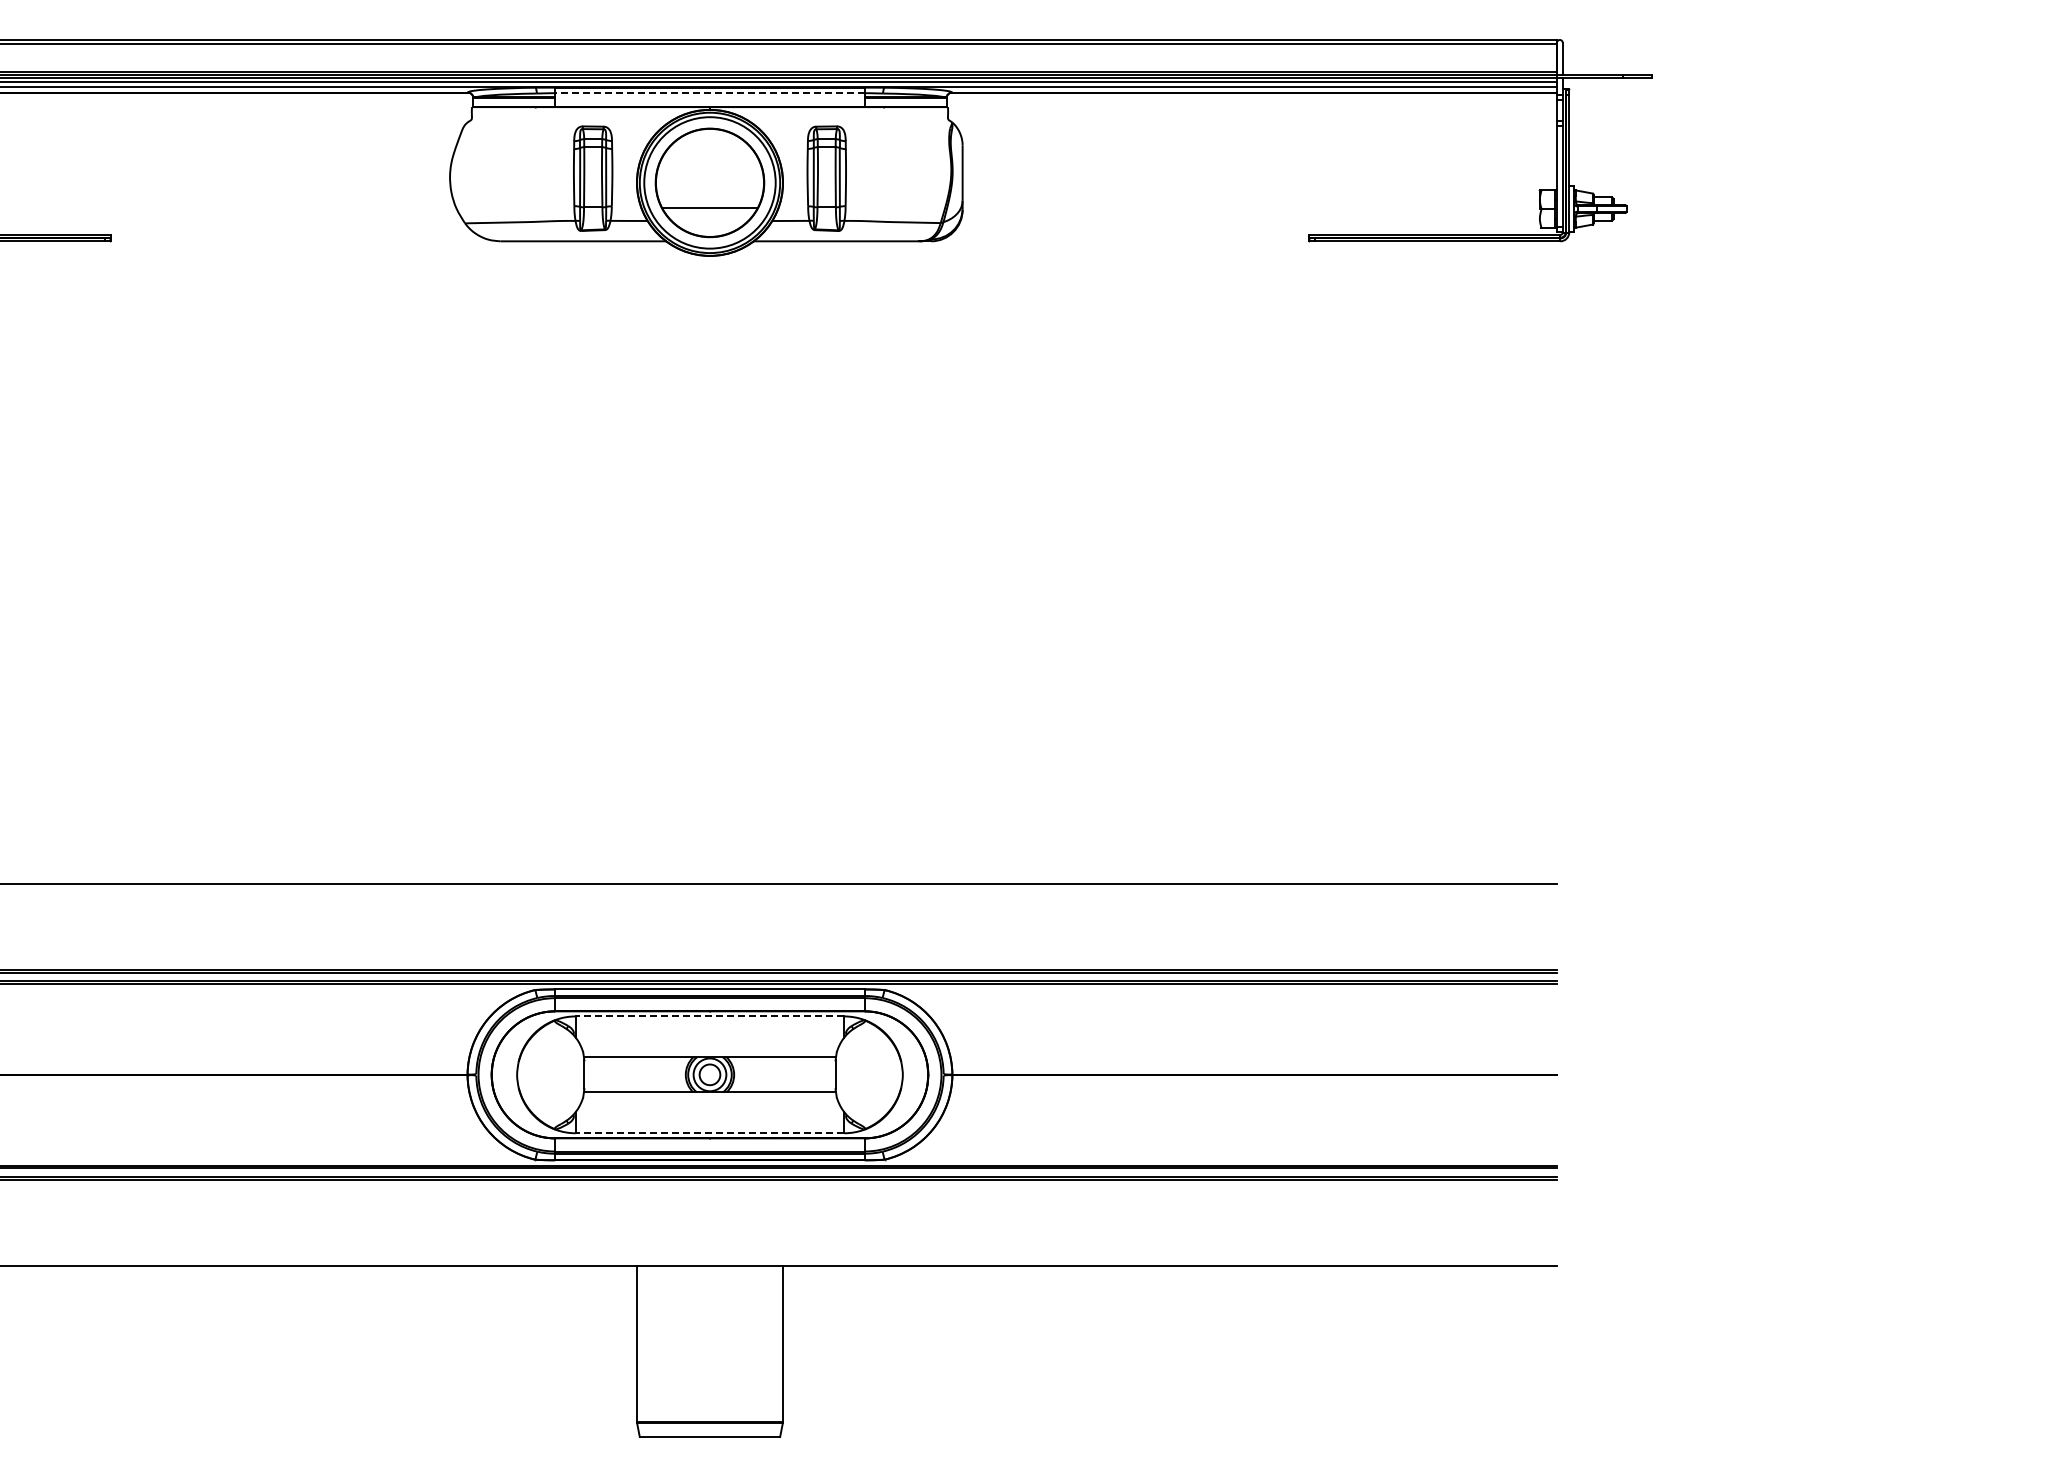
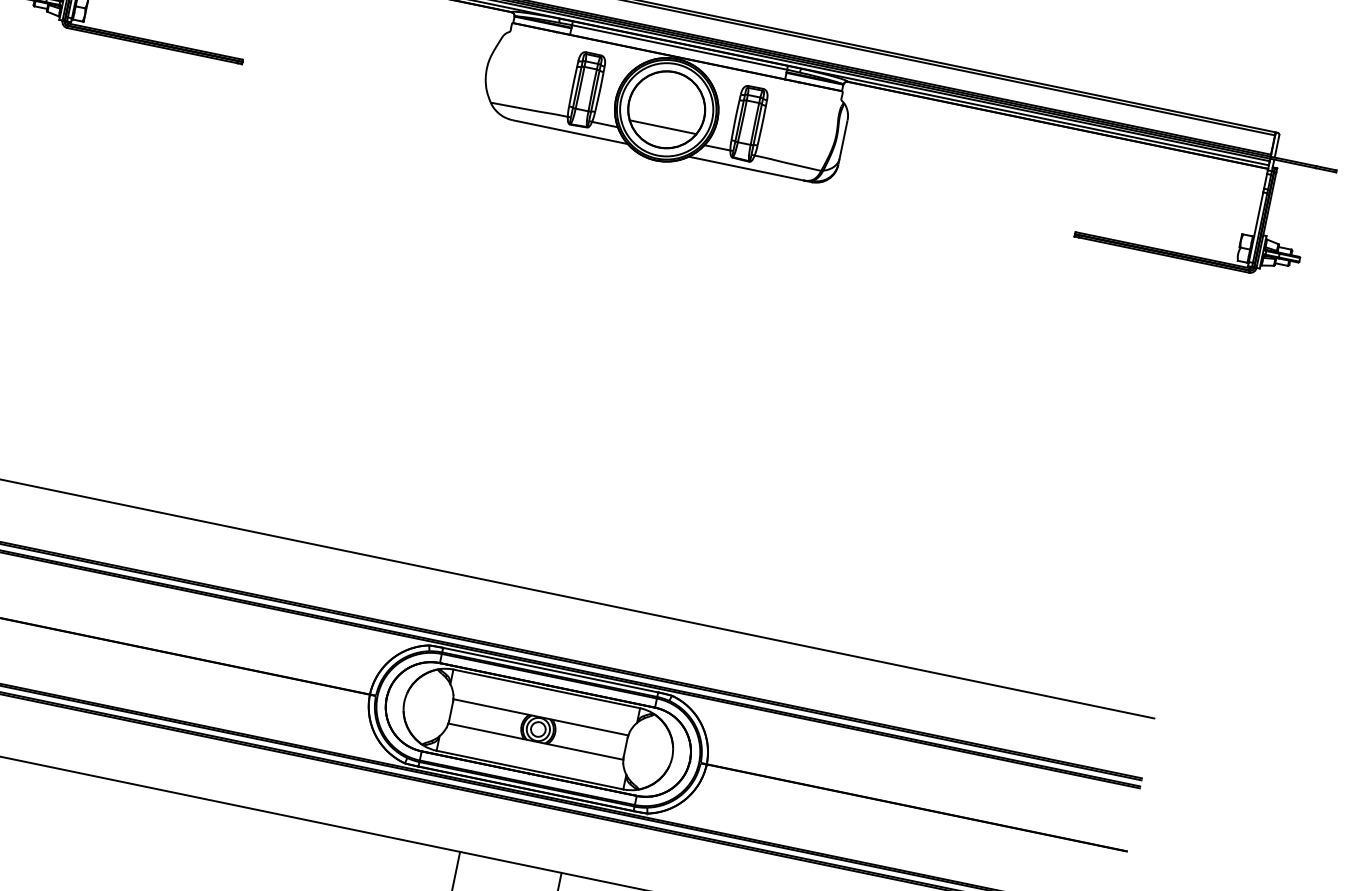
line: (709, 93) -> (679, 47), dashed -> solid
line: (709, 1016) -> (546, 688), dashed -> solid
line: (709, 1133) -> (529, 770), dashed -> solid

